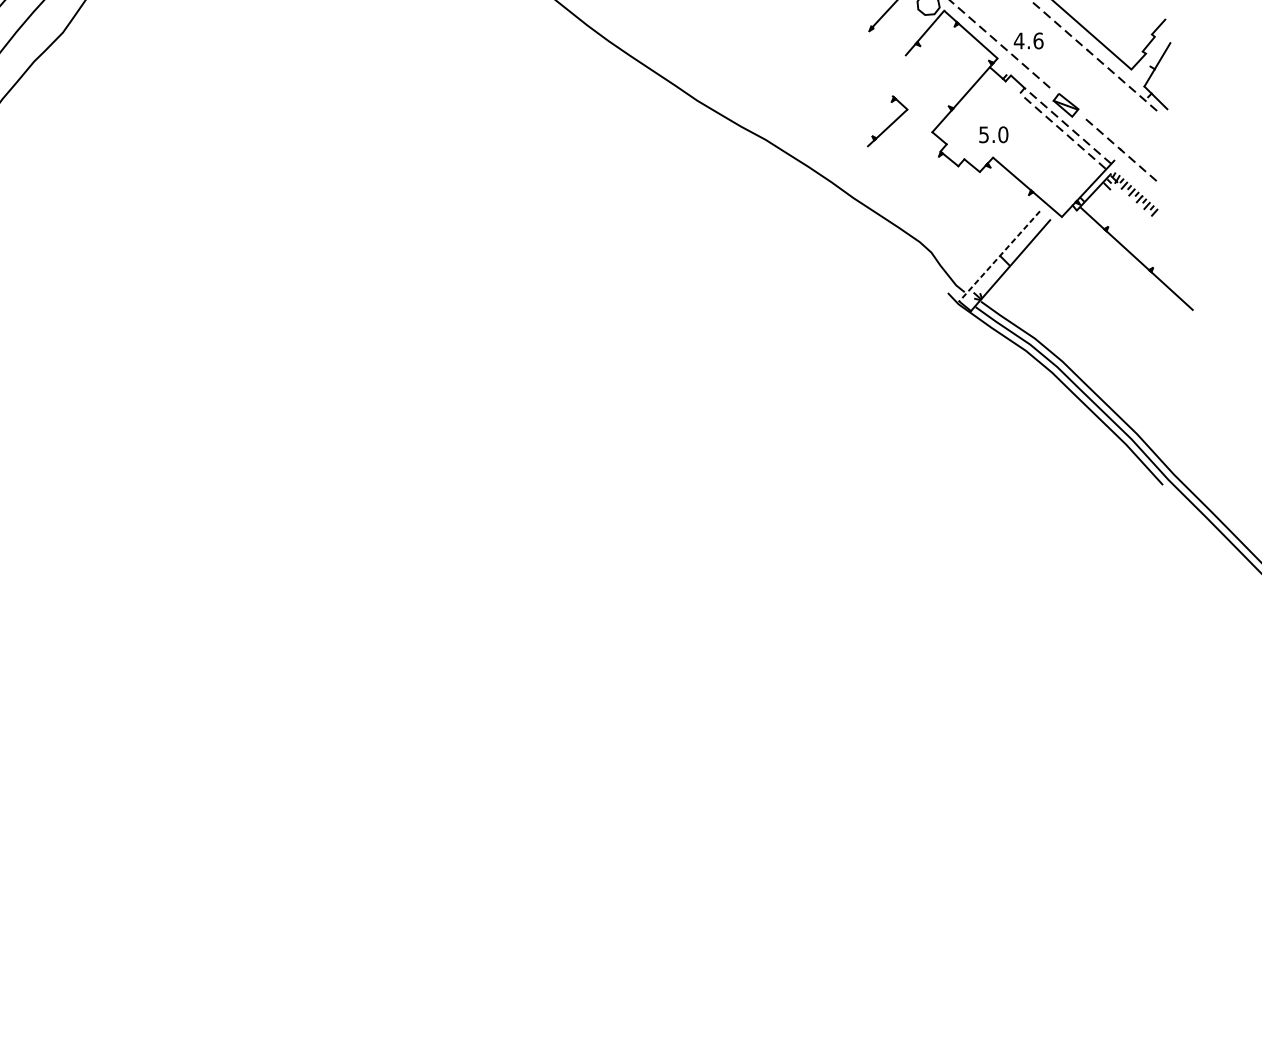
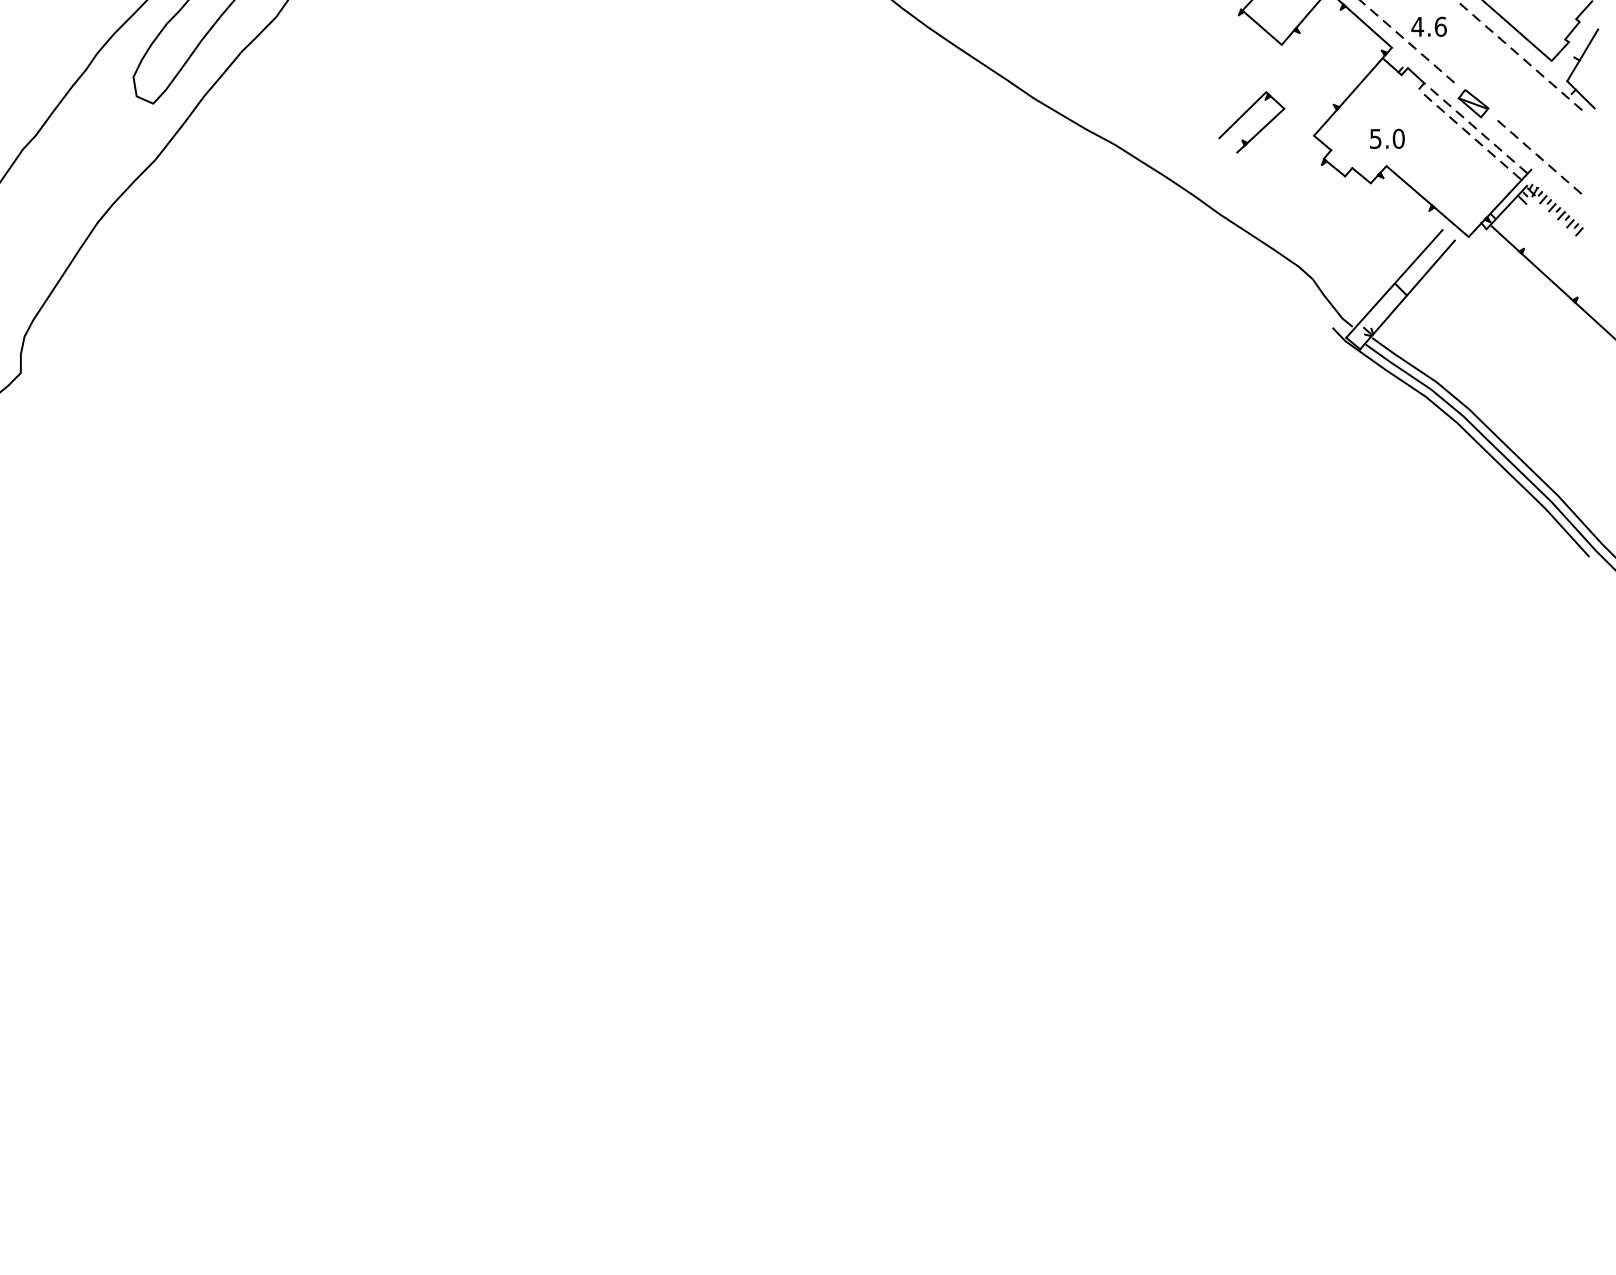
line: (889, 42) -> (1262, 28), added
line: (872, 115) -> (1242, 115), added
line: (999, 256) -> (1394, 284), dashed -> solid

